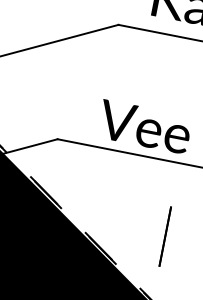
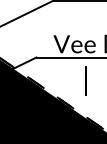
line: (165, 235) -> (85, 80), moved

